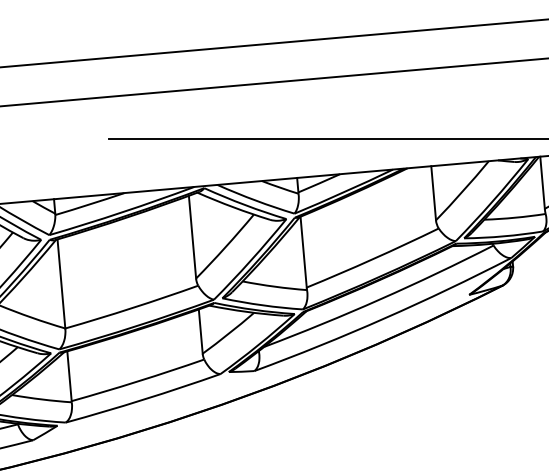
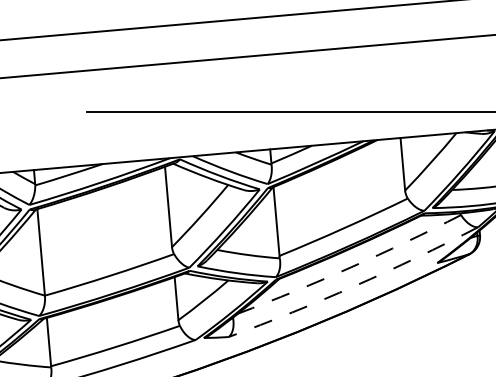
arc: (380, 299) -> (351, 267), solid -> dashed
arc: (384, 318) -> (355, 285), solid -> dashed

